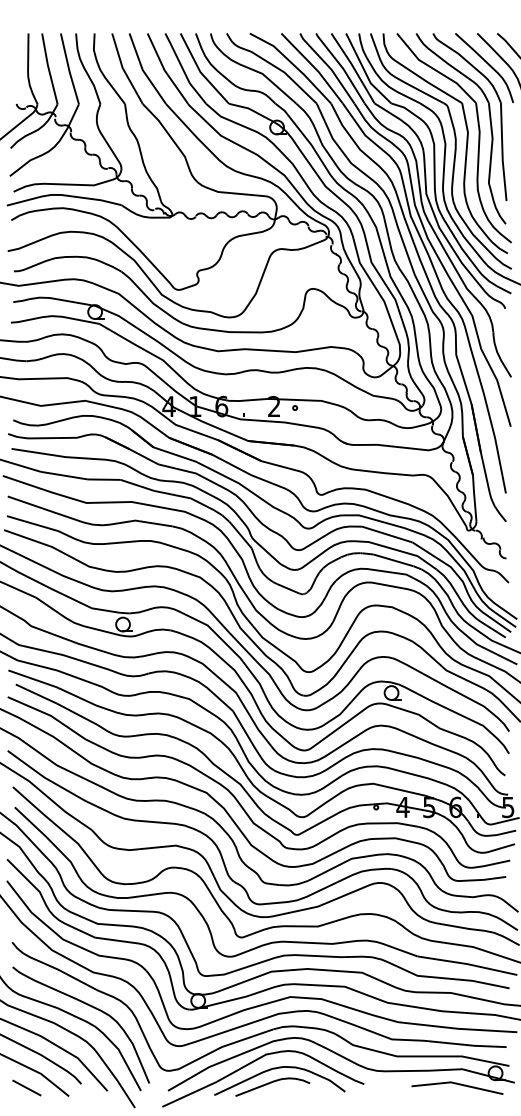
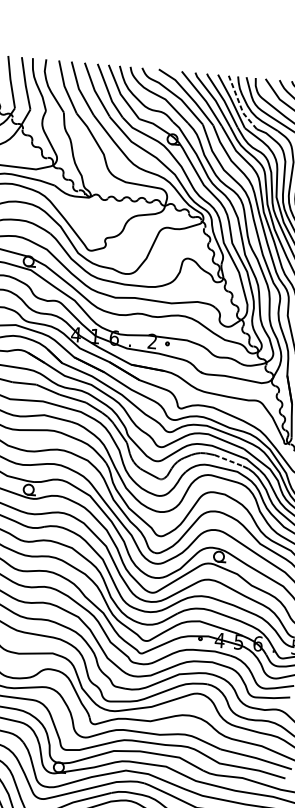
line: (364, 70) -> (239, 103), solid -> dashed
line: (393, 560) -> (228, 460), solid -> dashed

